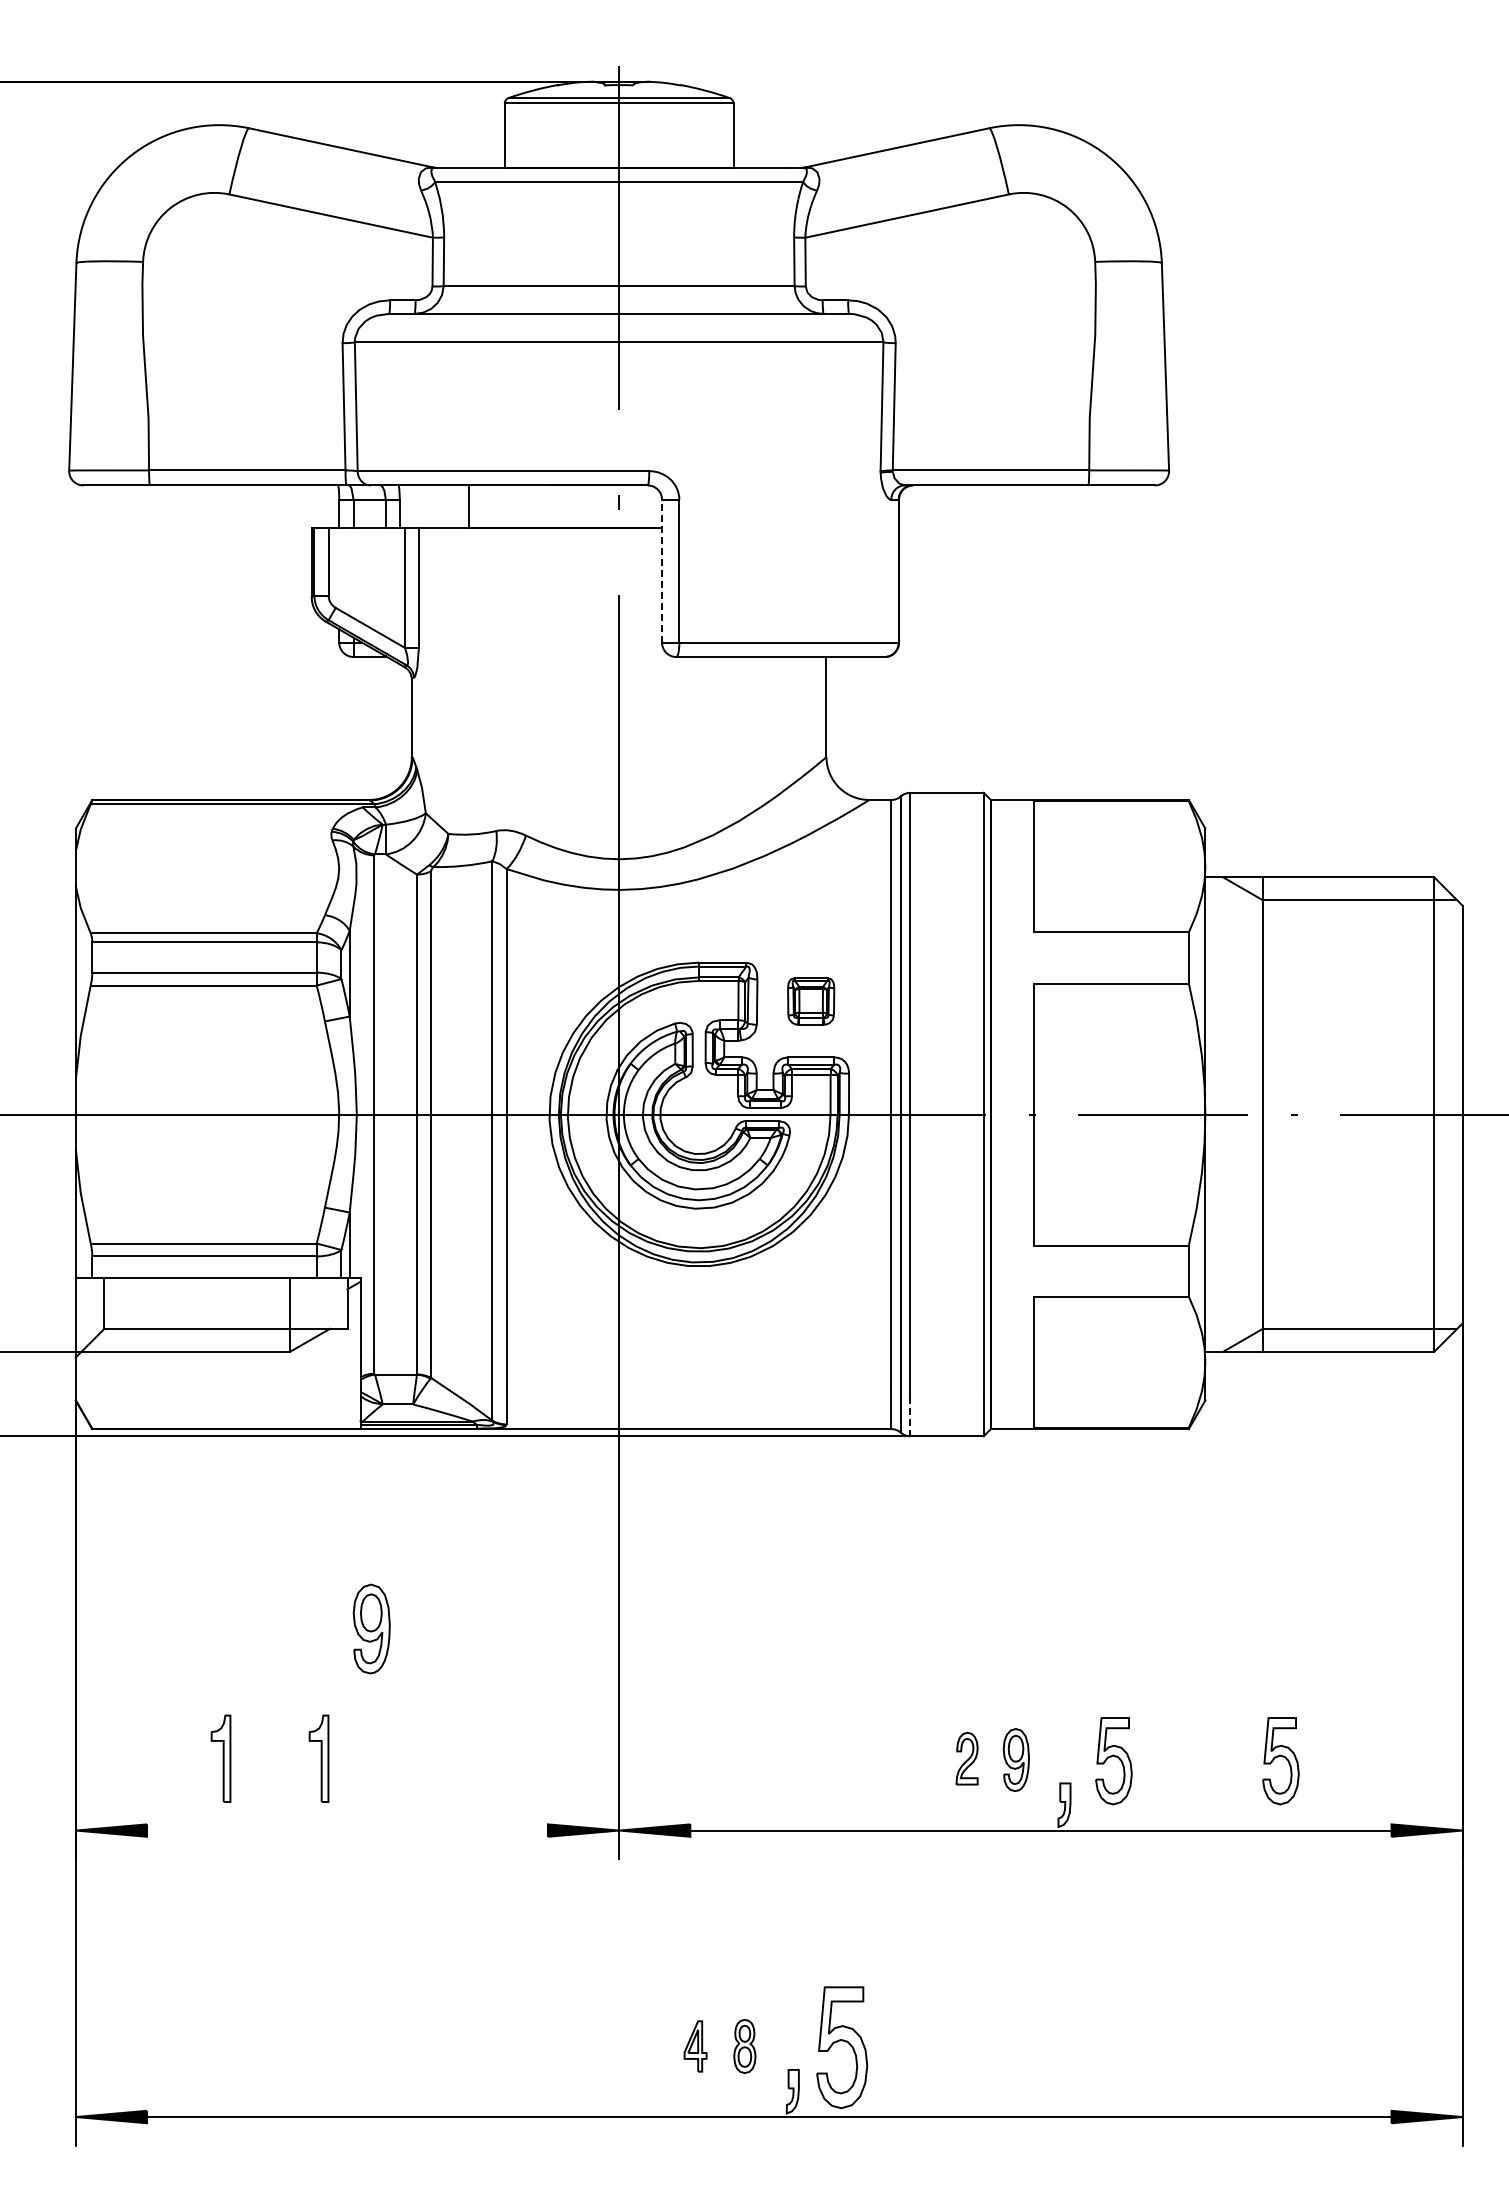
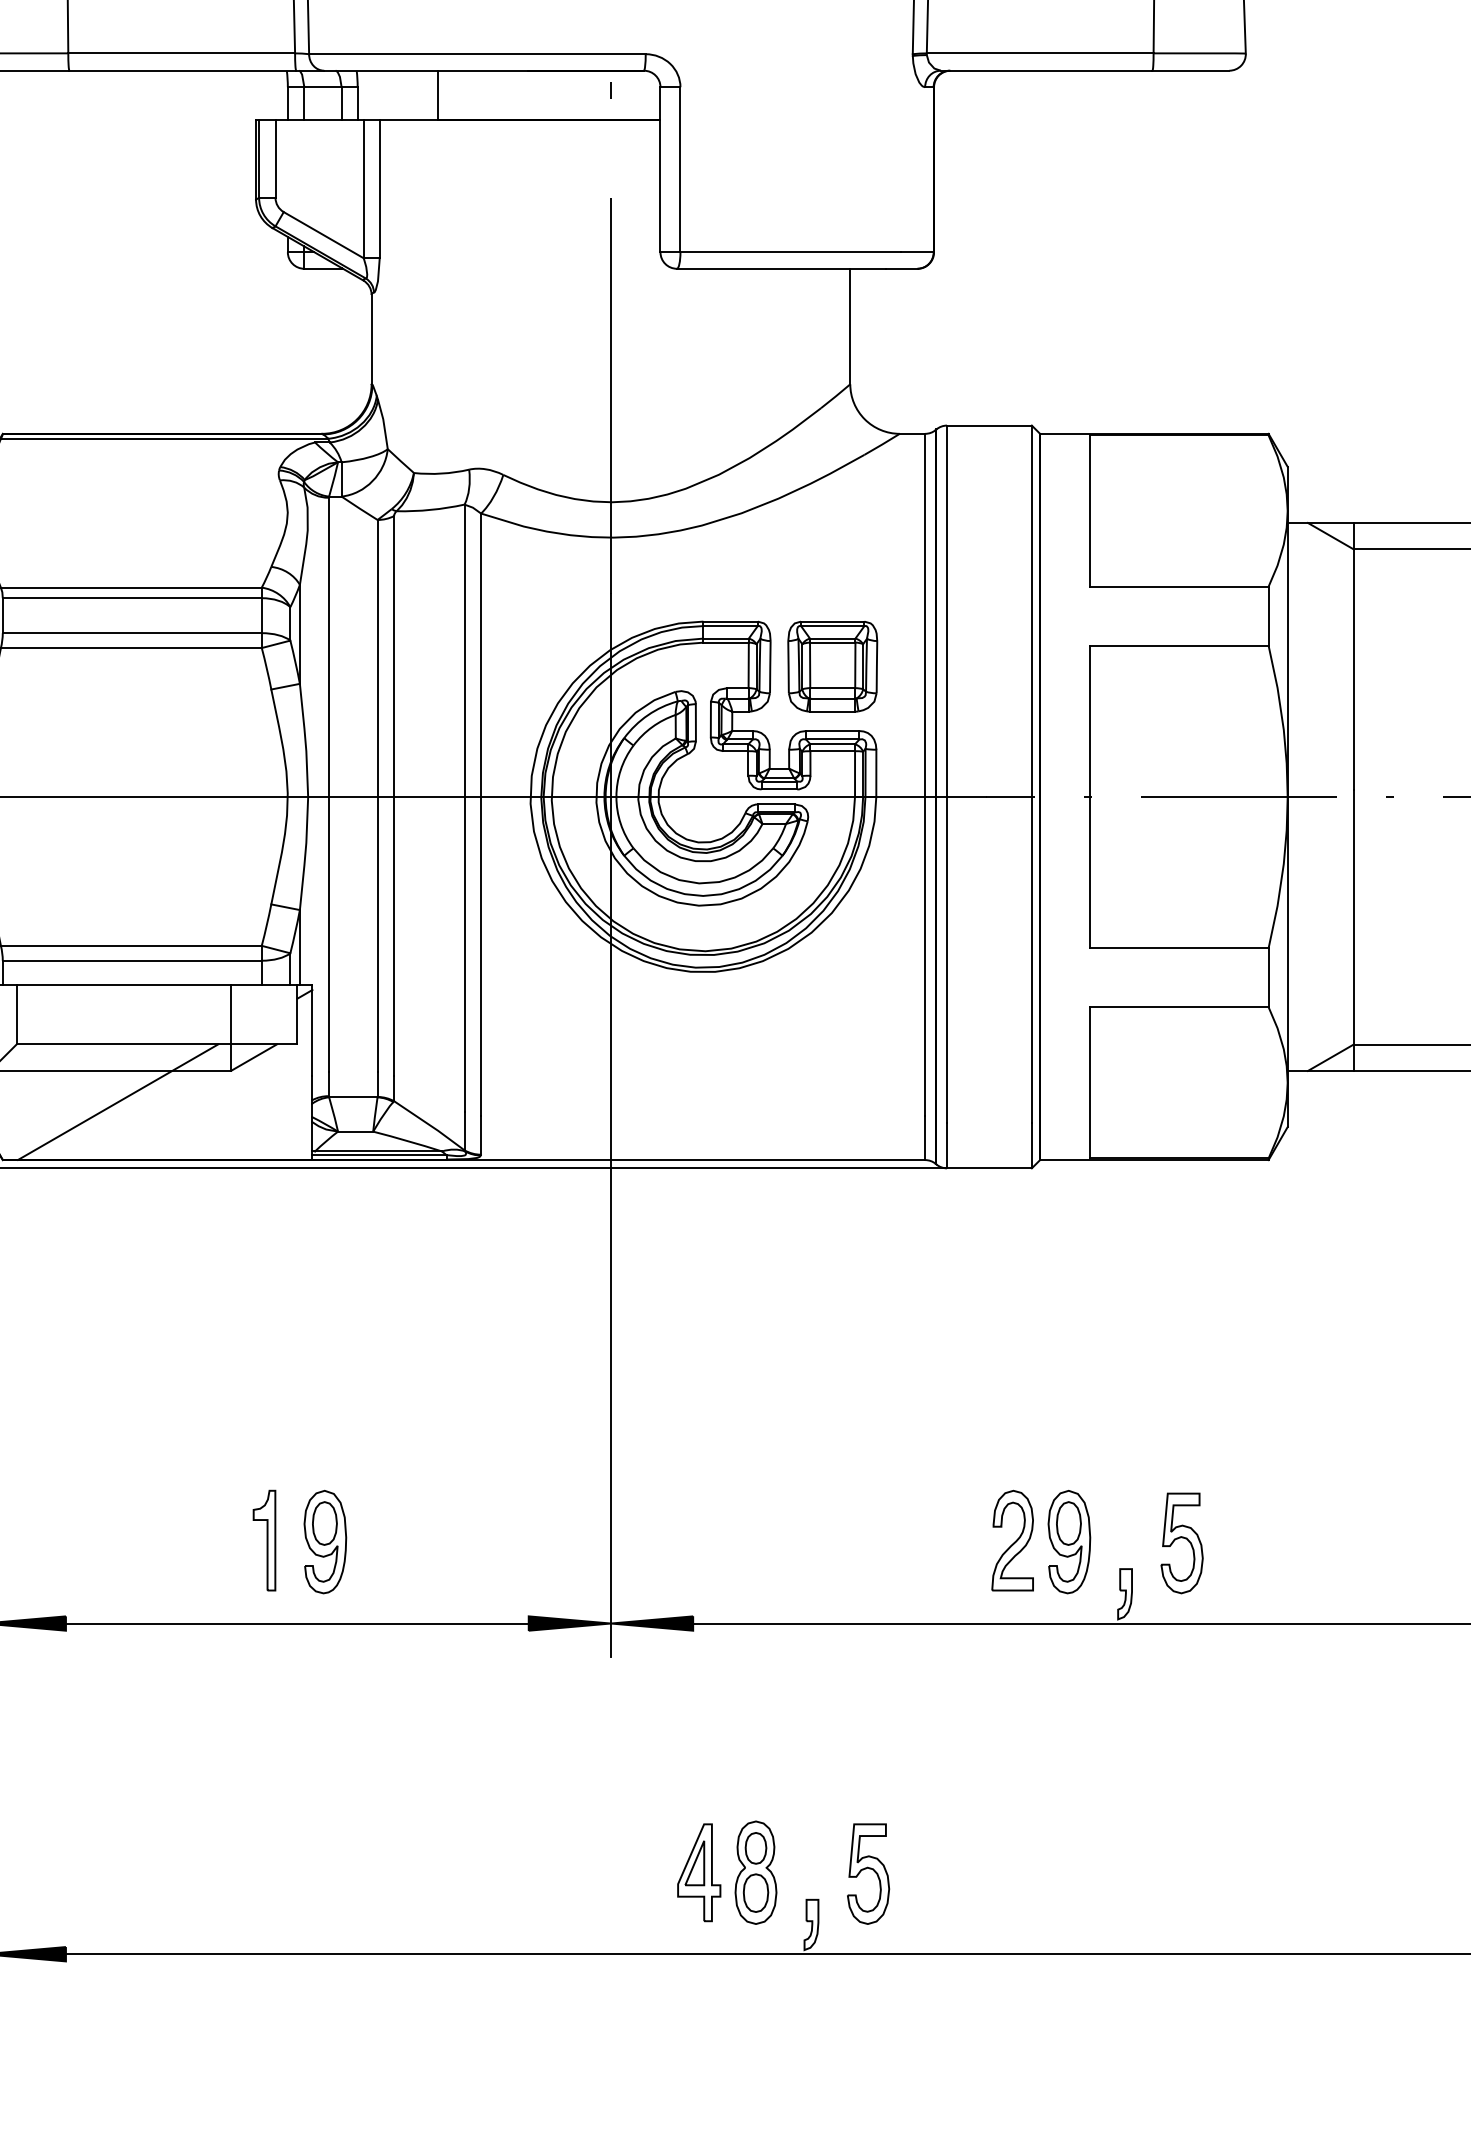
line: (662, 570) -> (660, 168), dashed -> solid
part: (810, 1001) -> (831, 666), size x1.67
line: (192, 1378) -> (118, 1101), added
line: (910, 1416) -> (947, 1145), dashed -> solid
part: (371, 1628) -> (325, 1541), moved
part: (220, 1758) -> (150, 1540), removed
part: (966, 1758) -> (1011, 1540), size x1.67
part: (1016, 1759) -> (1069, 1541), size x1.43
part: (1280, 1761) -> (1374, 1543), removed
line: (347, 1830) -> (297, 1623), added
part: (695, 2046) -> (699, 1872), size x1.67
part: (744, 2046) -> (755, 1872), size x1.67
part: (842, 2047) -> (868, 1873), size x0.71

